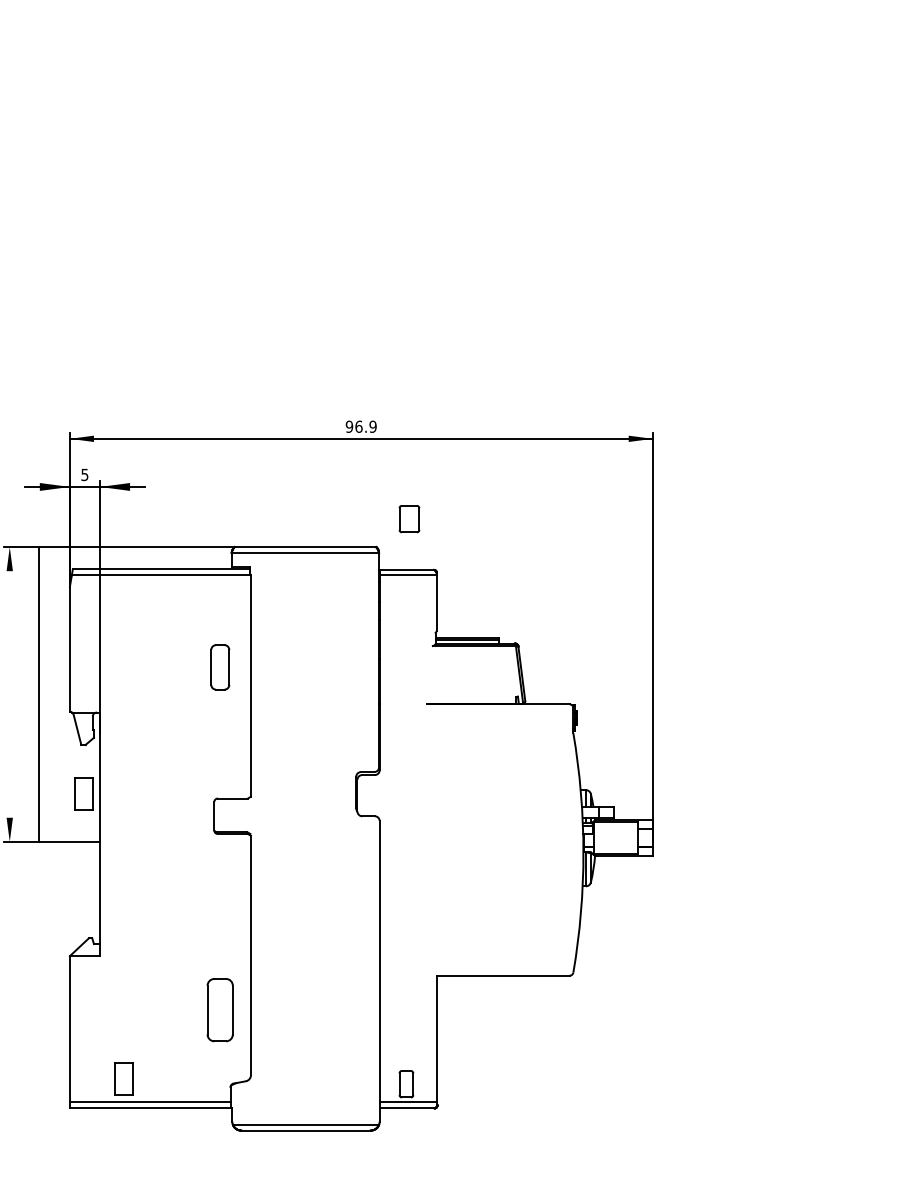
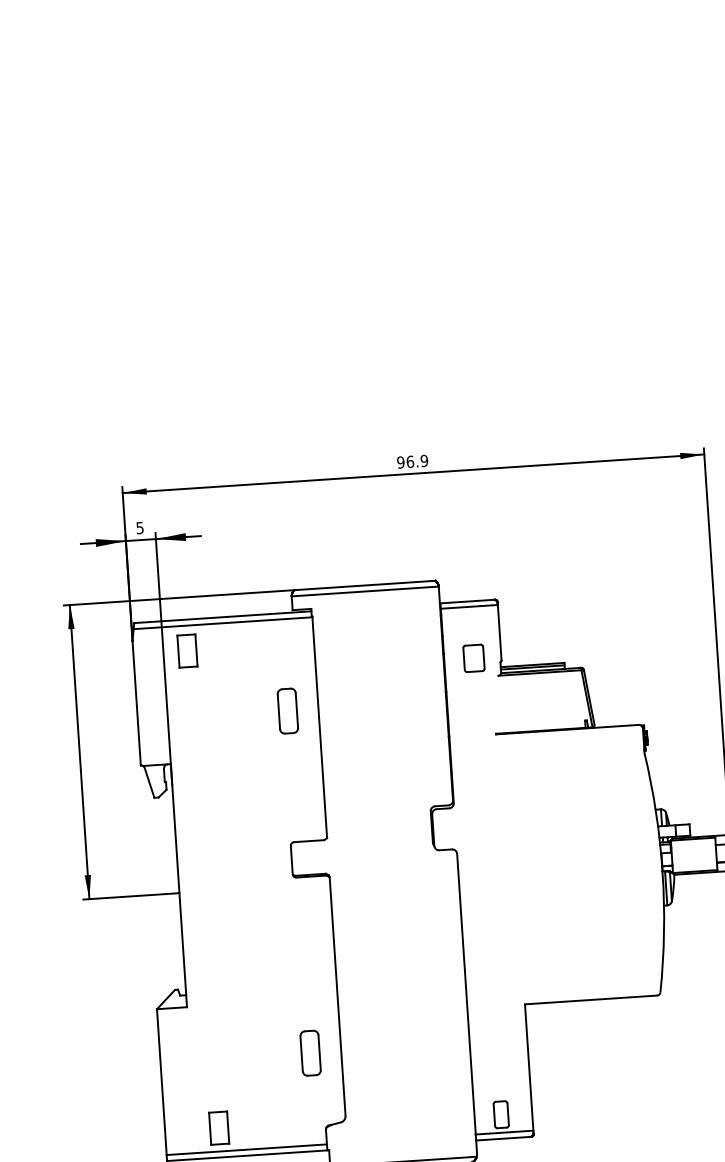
part: (409, 519) -> (474, 658), moved
line: (38, 694) -> (79, 752), moved
part: (83, 793) -> (186, 650), moved
part: (220, 1010) -> (310, 1053), size x0.71

